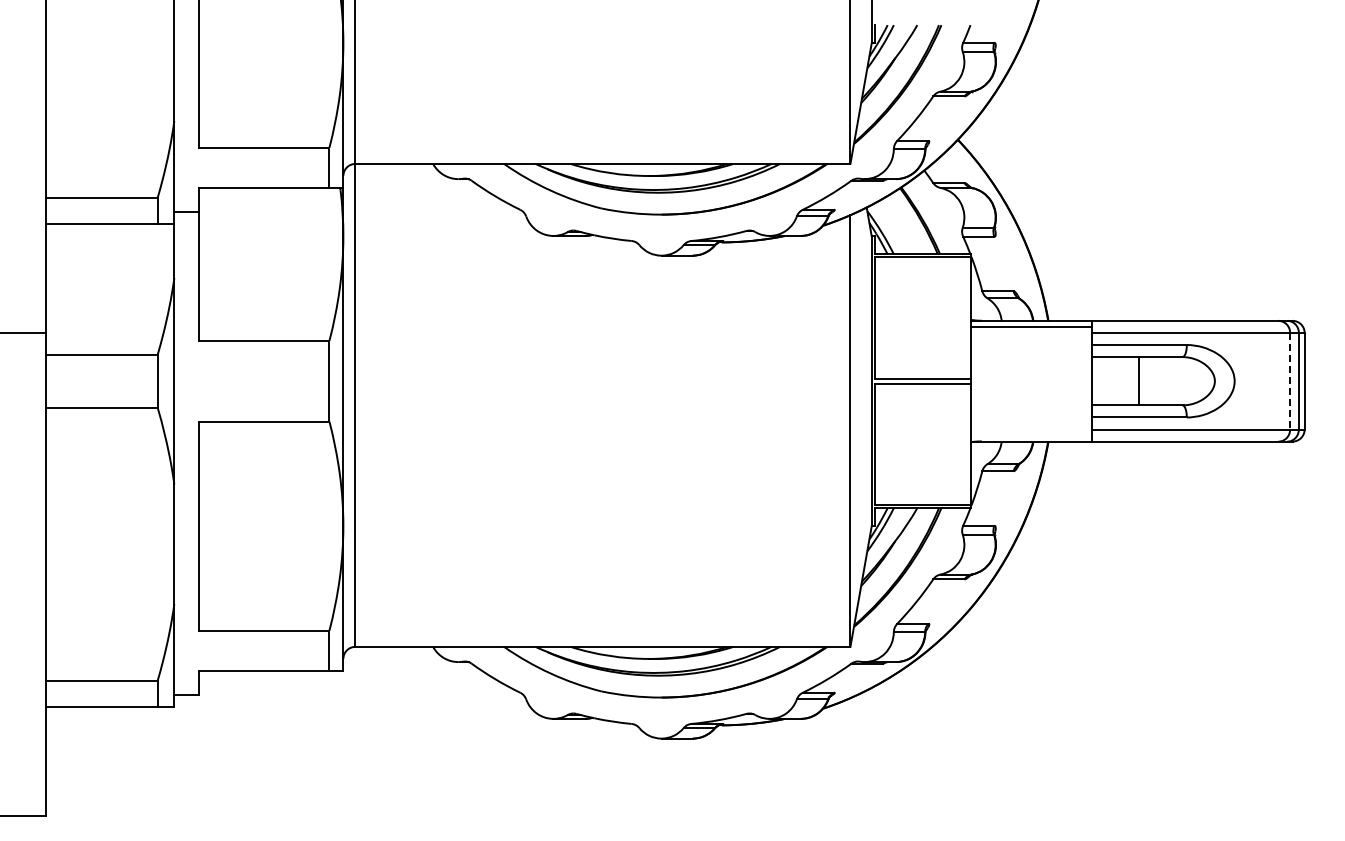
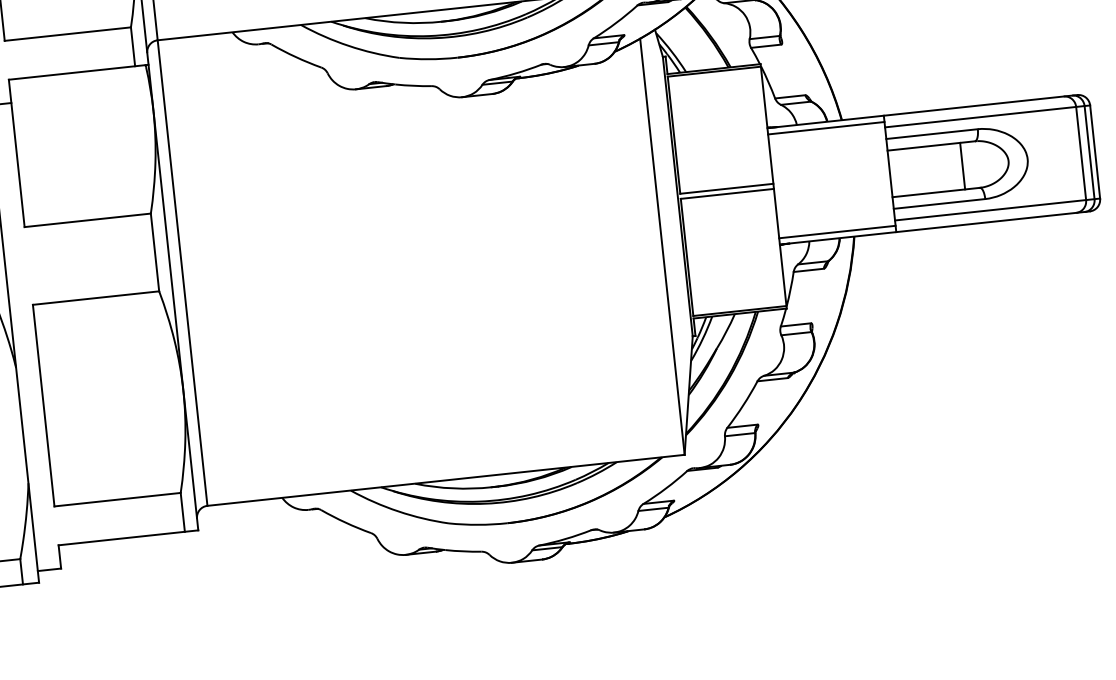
line: (1139, 381) -> (962, 166), moved
line: (1290, 381) -> (1081, 153), dashed -> solid
line: (1031, 435) -> (837, 232), added

